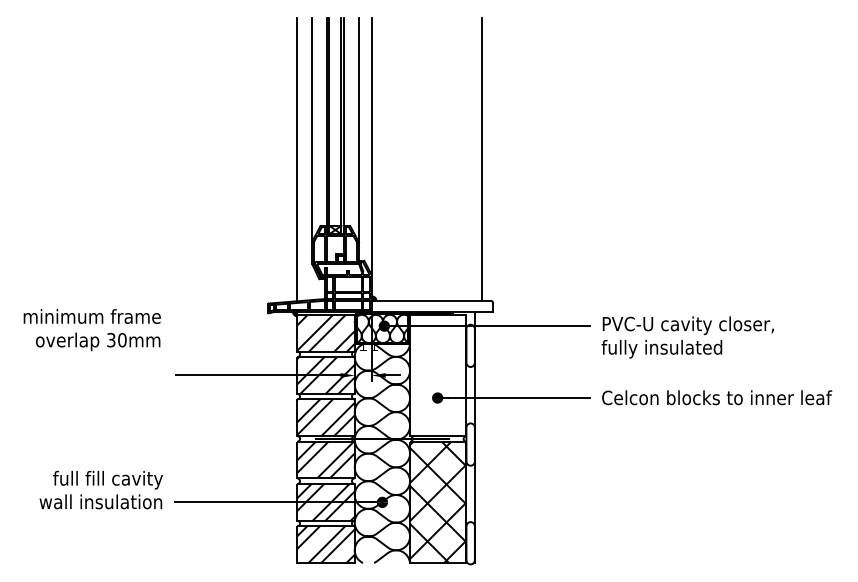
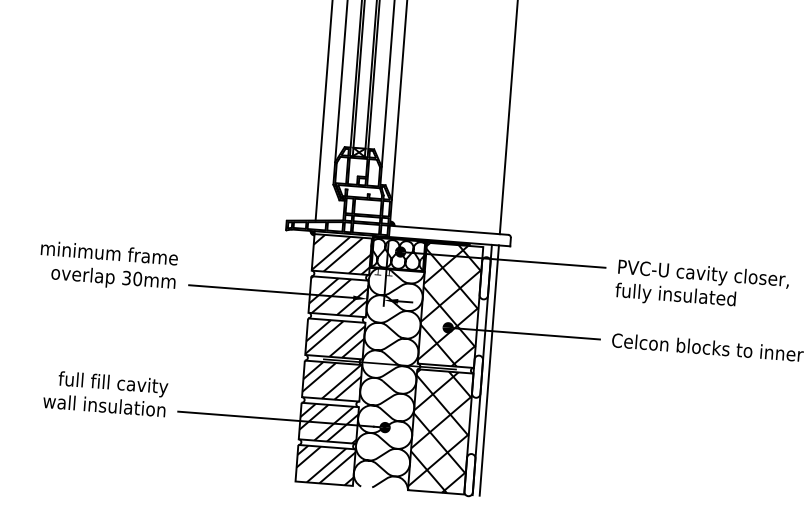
text: (91, 330) -> (107, 266), moved
hatch: (438, 375) -> (450, 305), added
line: (481, 437) -> (488, 370), added

